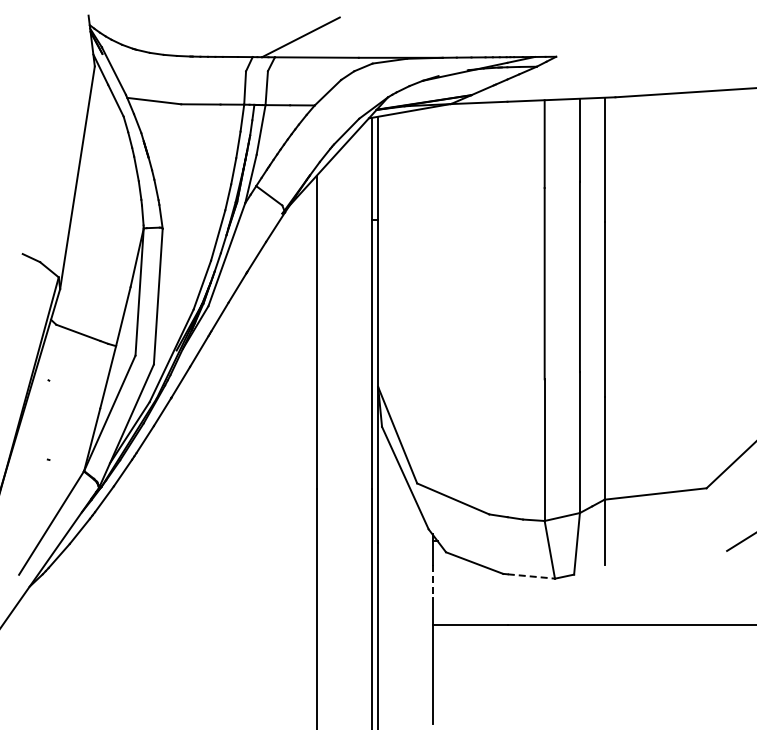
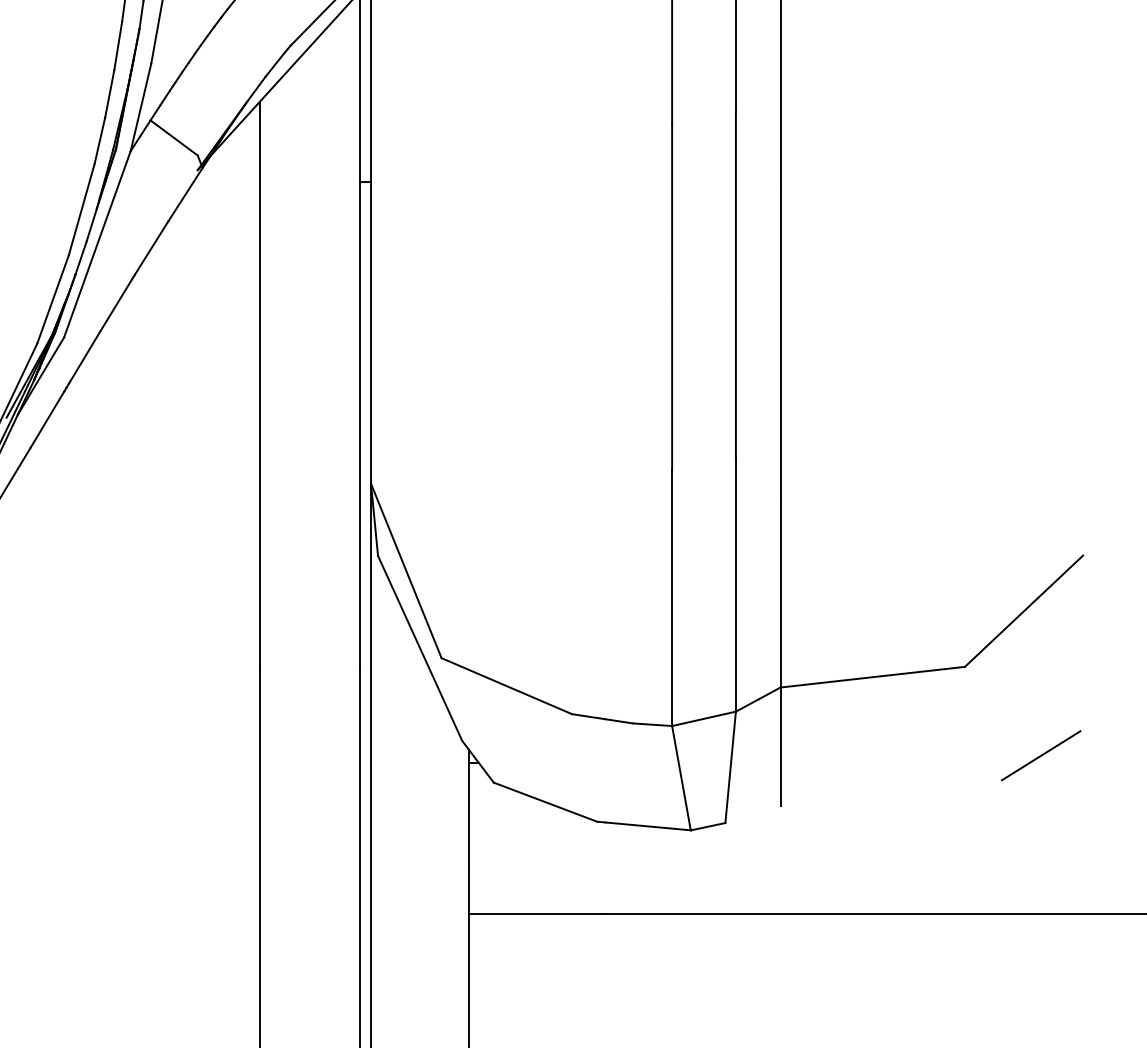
line: (531, 576) -> (648, 826), dashed -> solid
line: (432, 582) -> (469, 837), dashed -> solid

